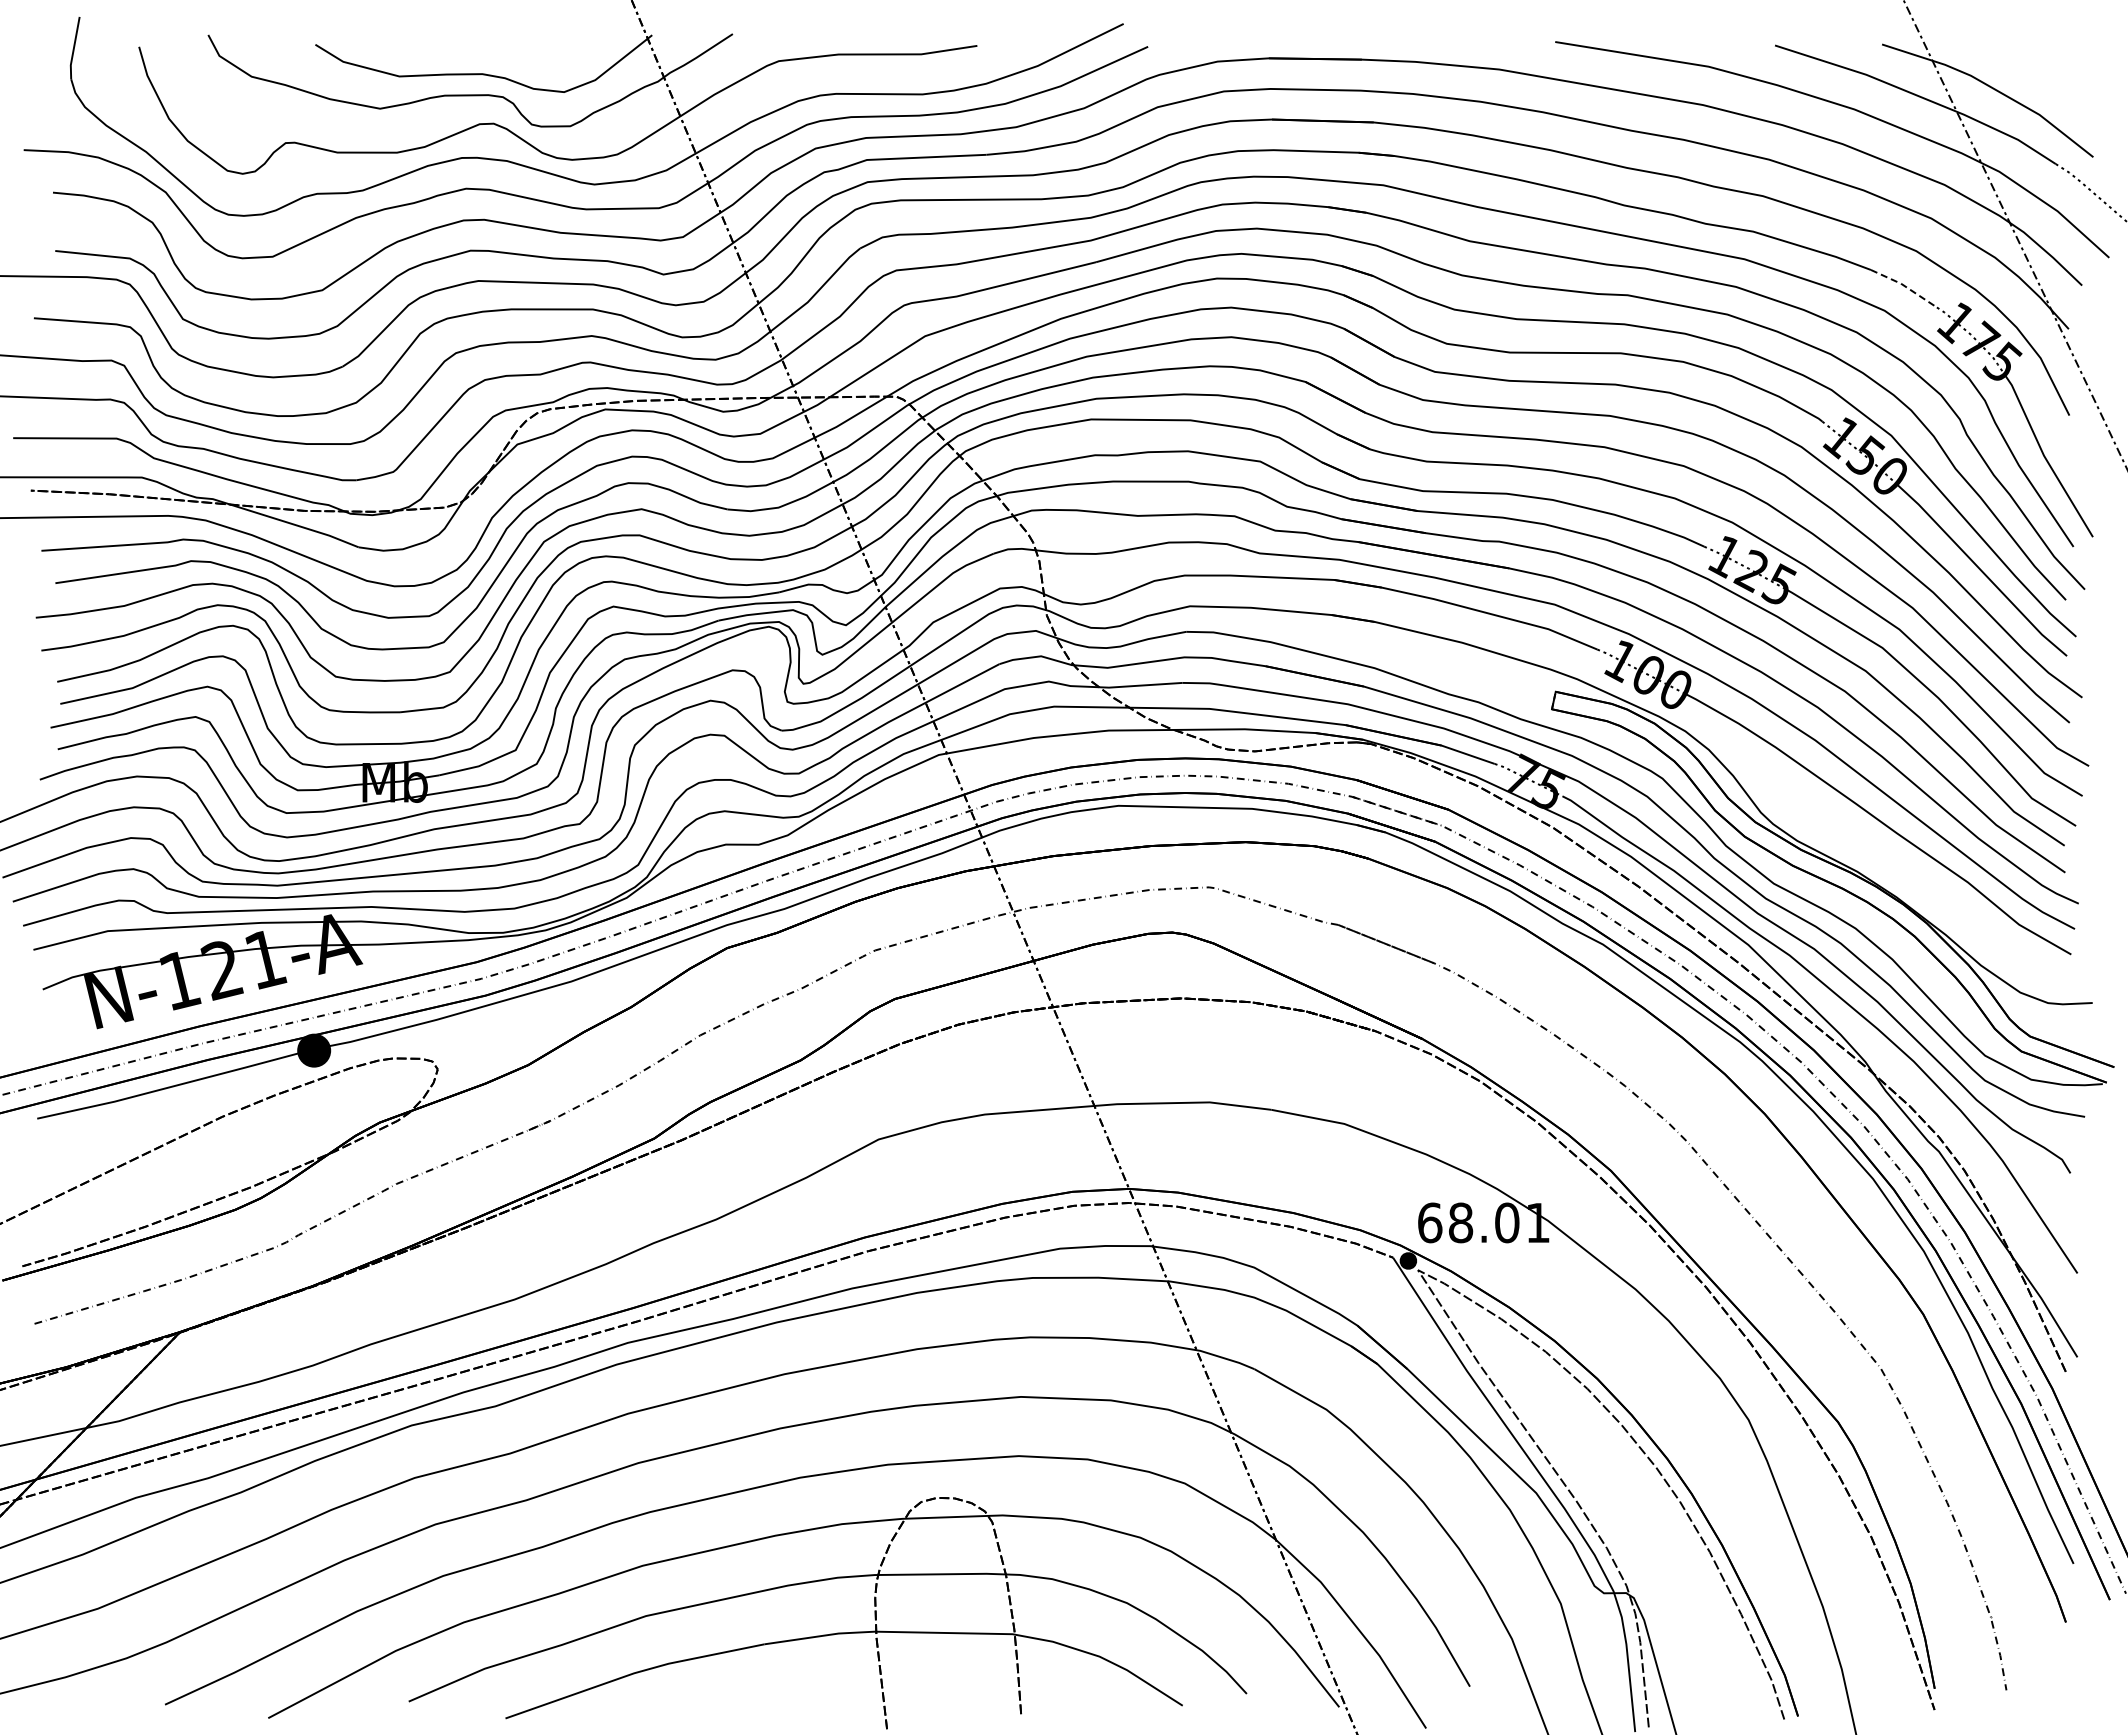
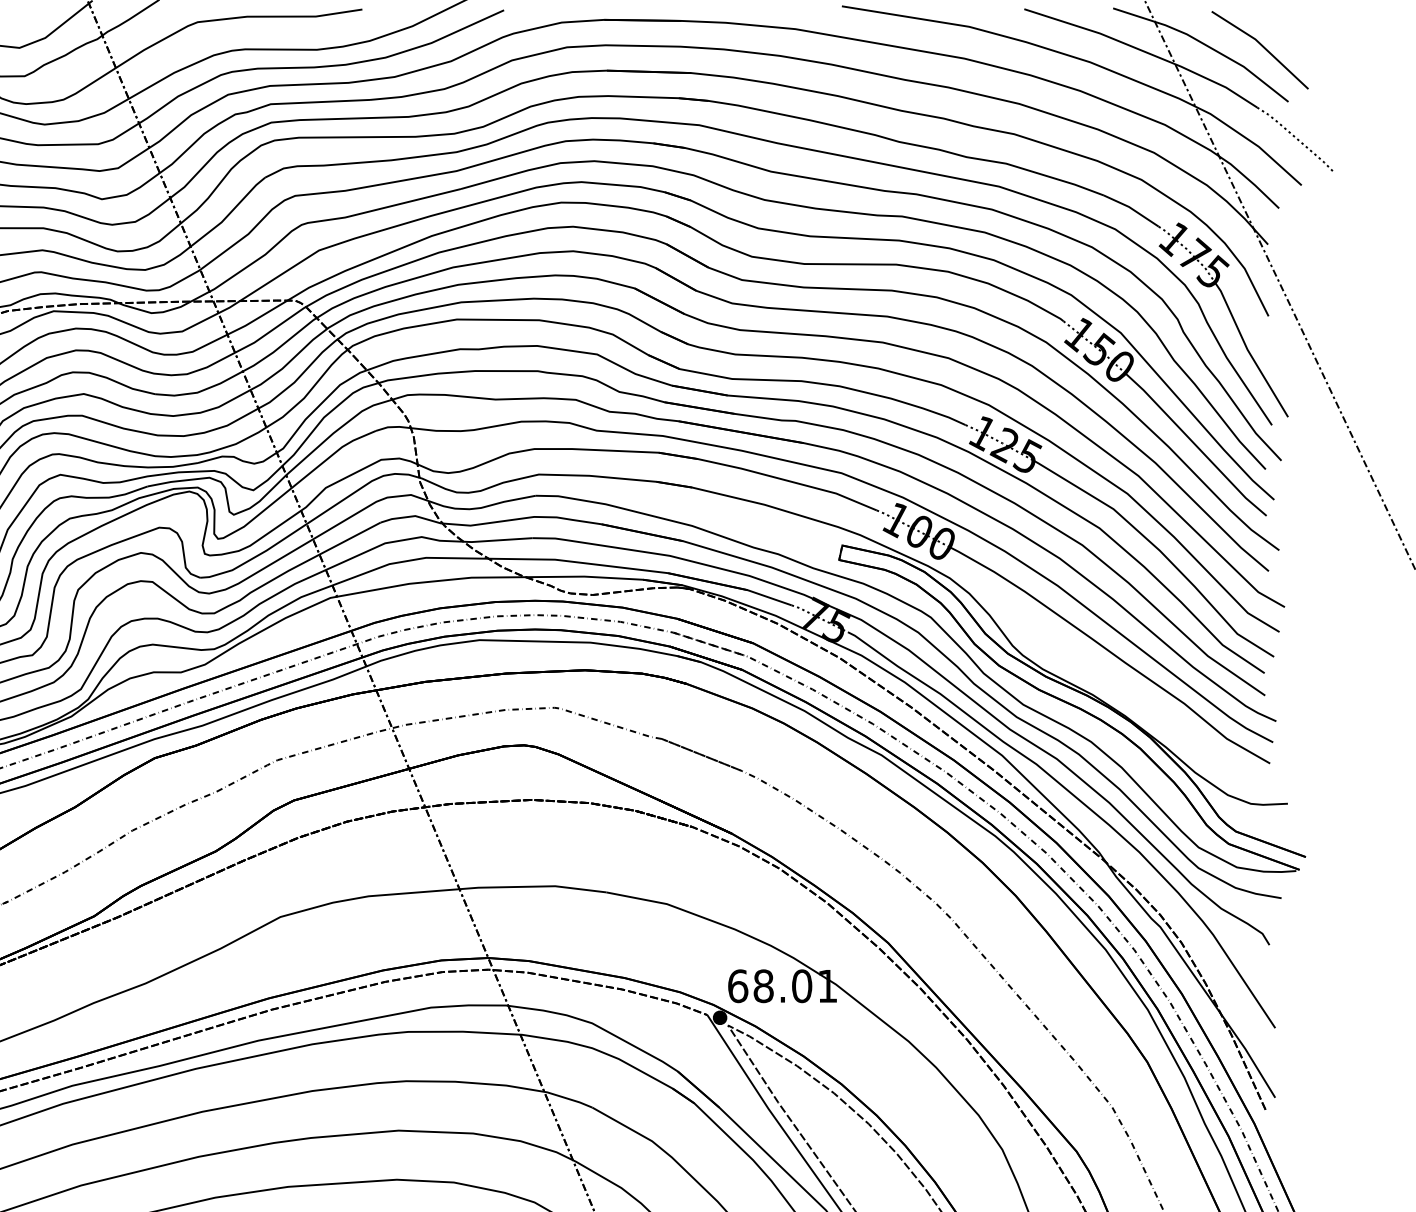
line: (2061, 90) -> (1262, 46), added
line: (1904, 285) -> (1131, 208), dashed -> solid

